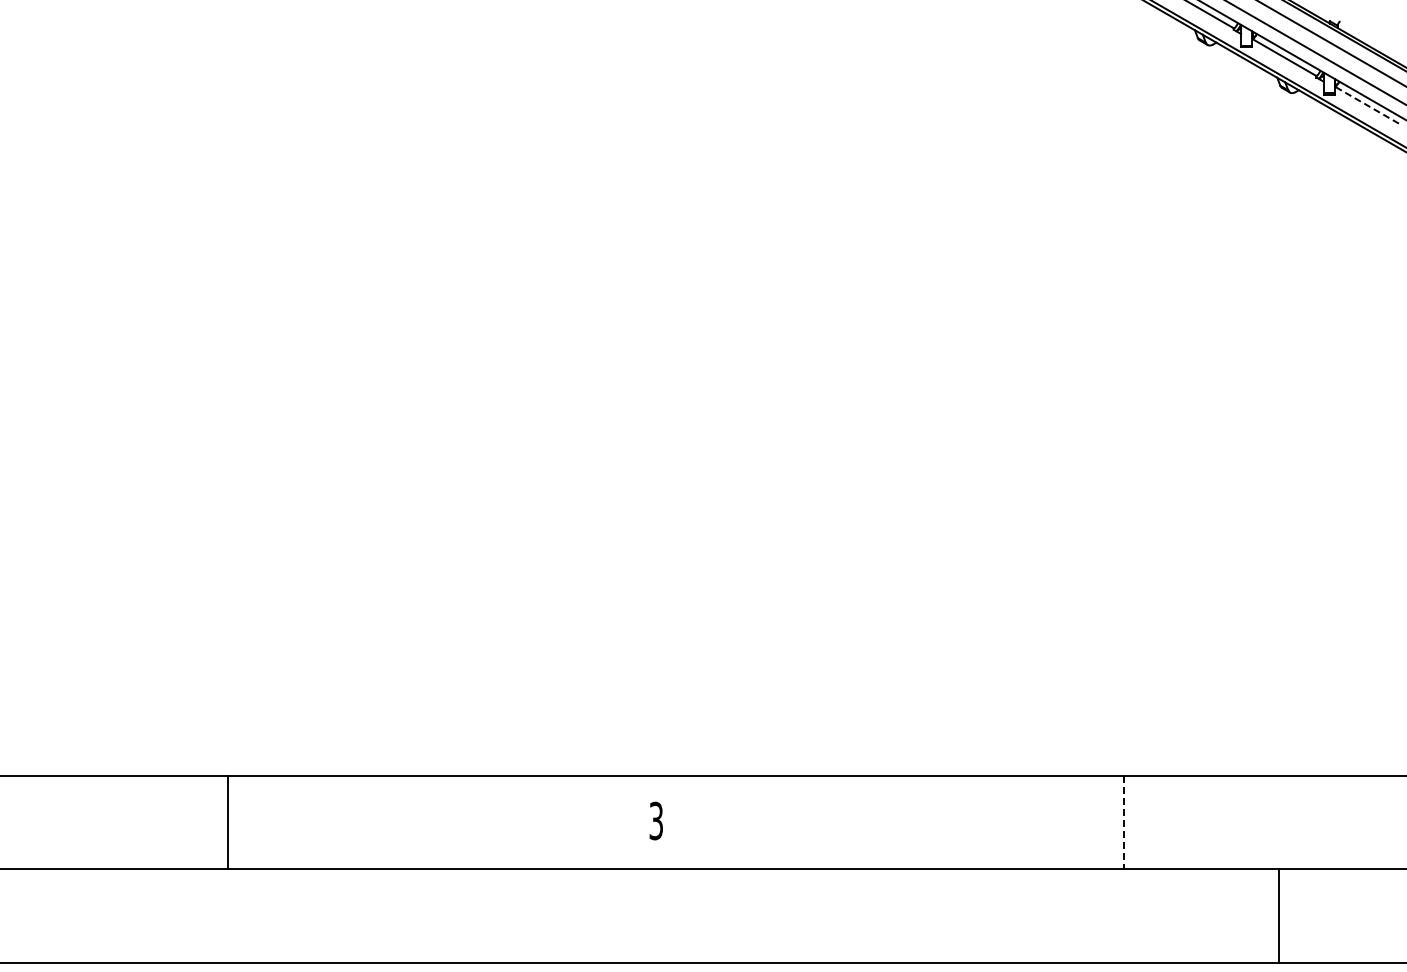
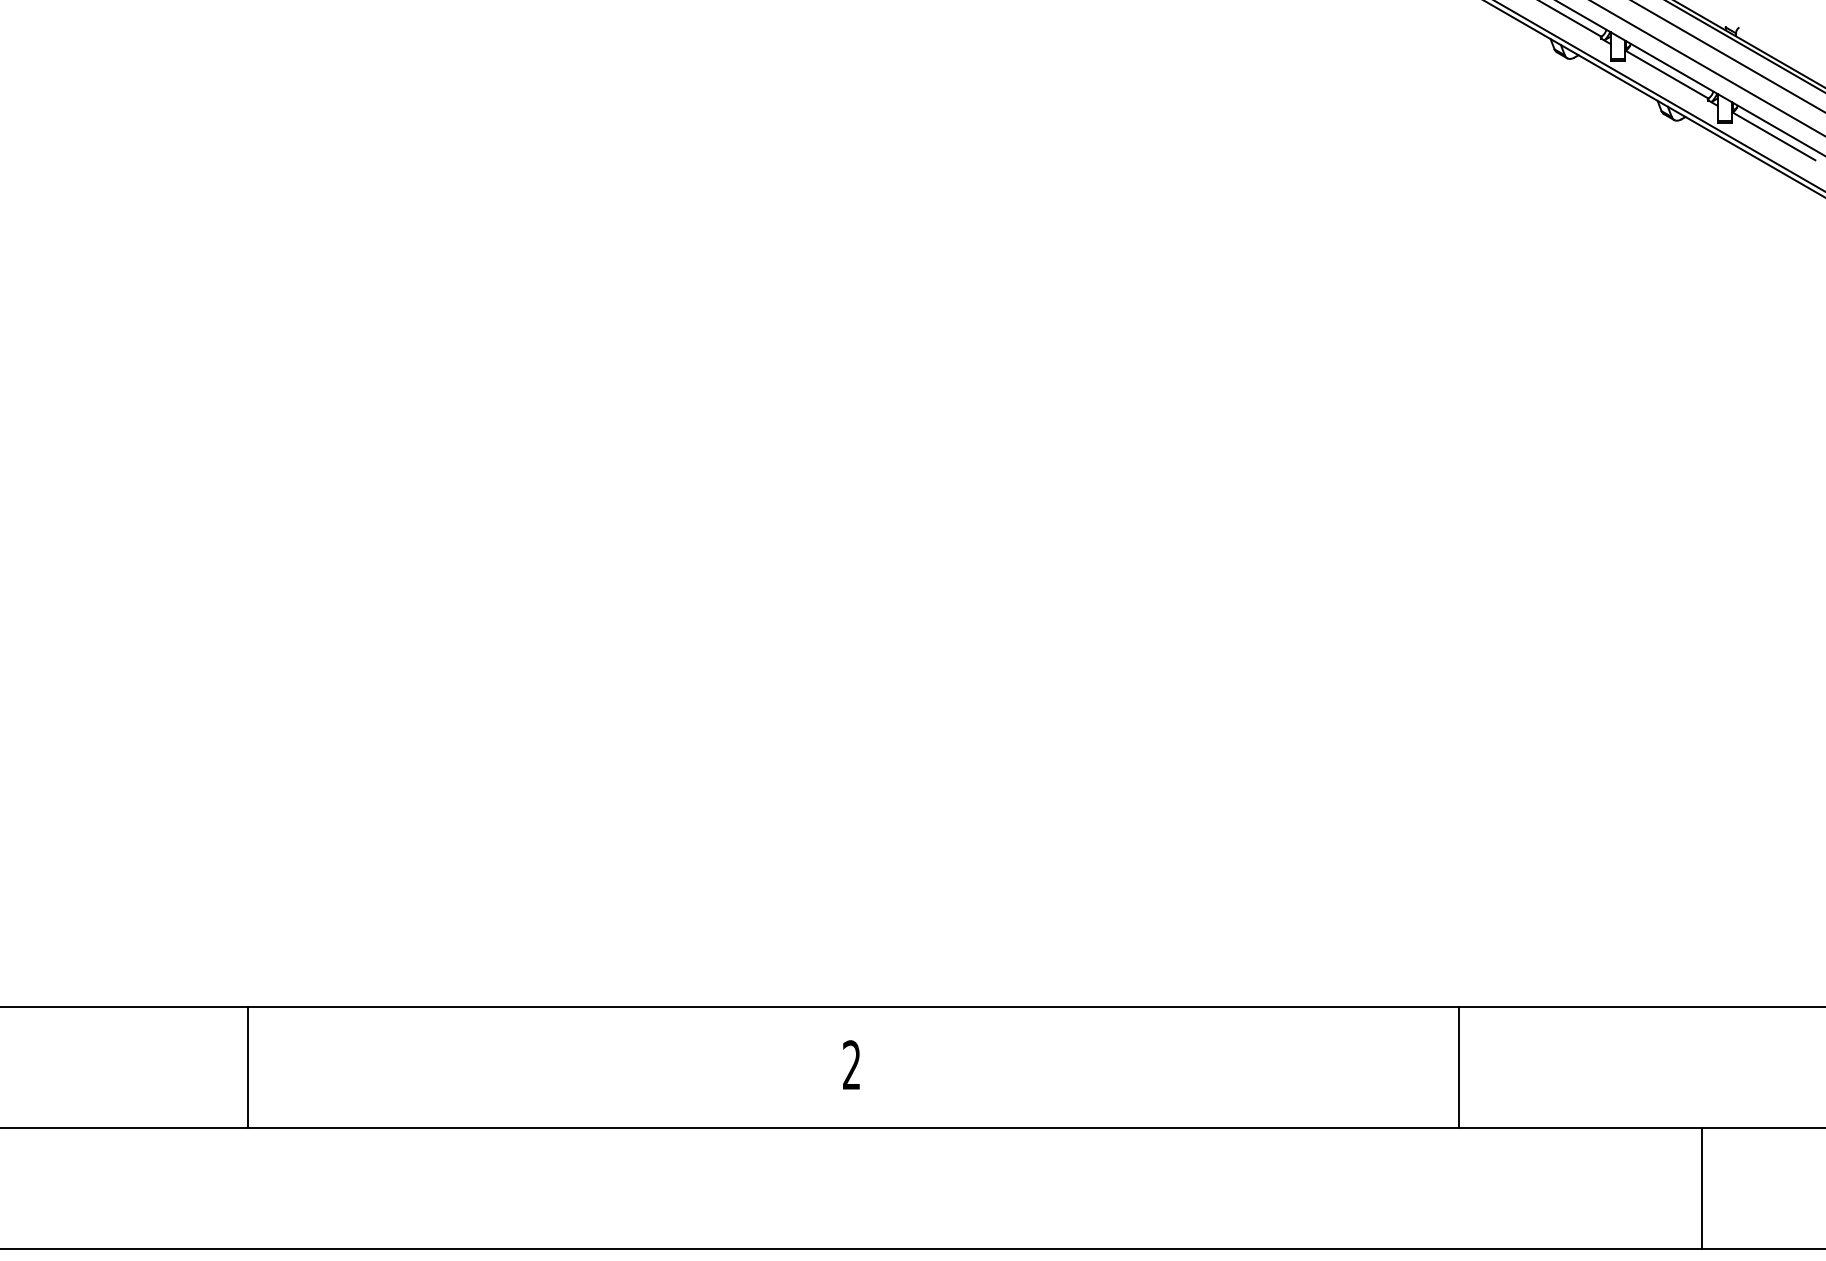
line: (1367, 105) -> (1774, 136), dashed -> solid
text: (655, 821) -> (850, 1065), 3 -> 2
line: (227, 822) -> (247, 1067), moved
line: (1124, 822) -> (1459, 1067), dashed -> solid
line: (1279, 915) -> (1701, 1187), moved

